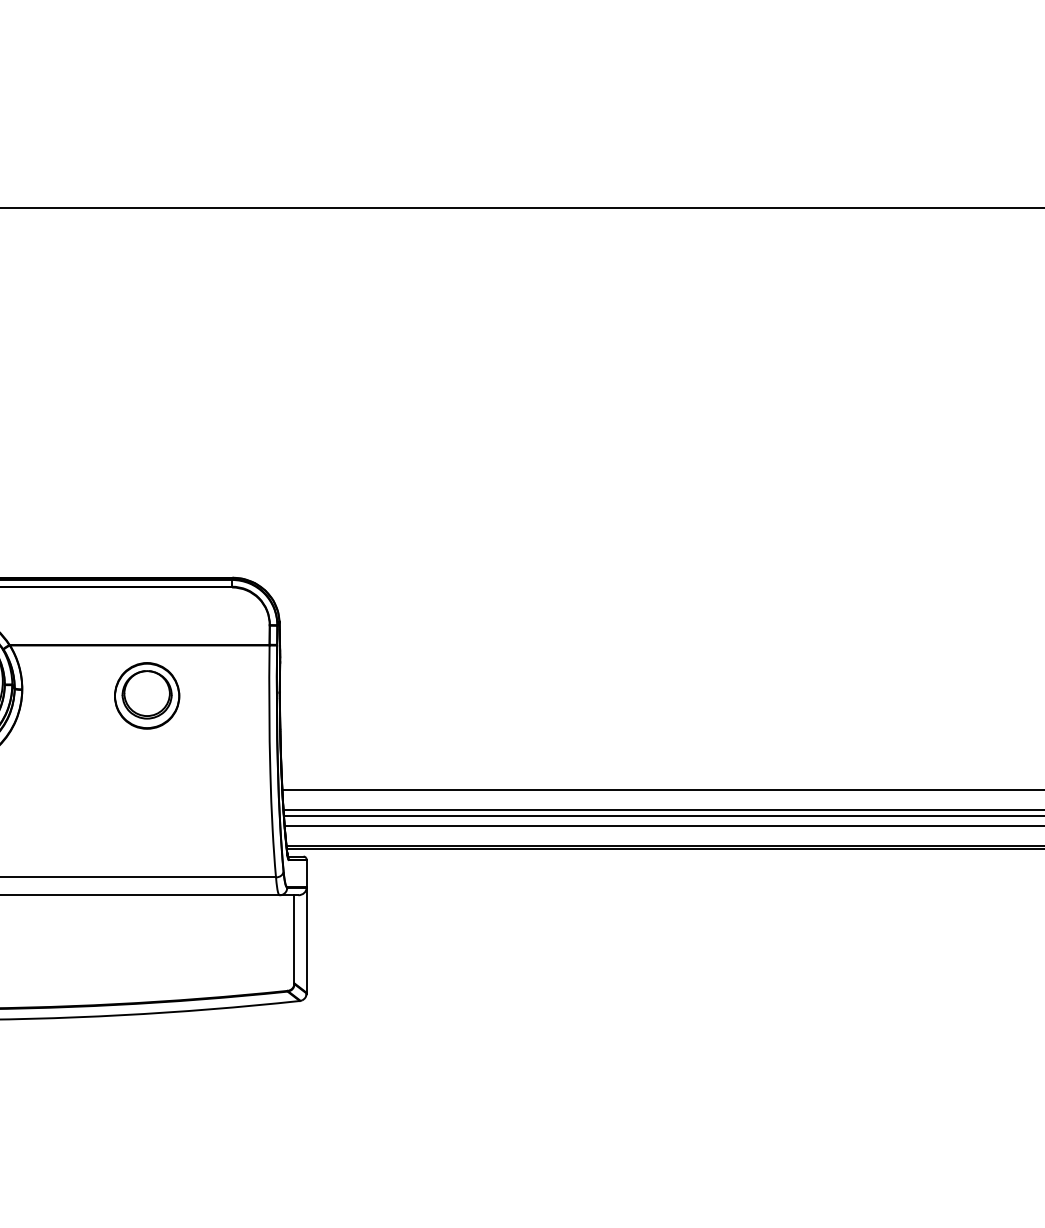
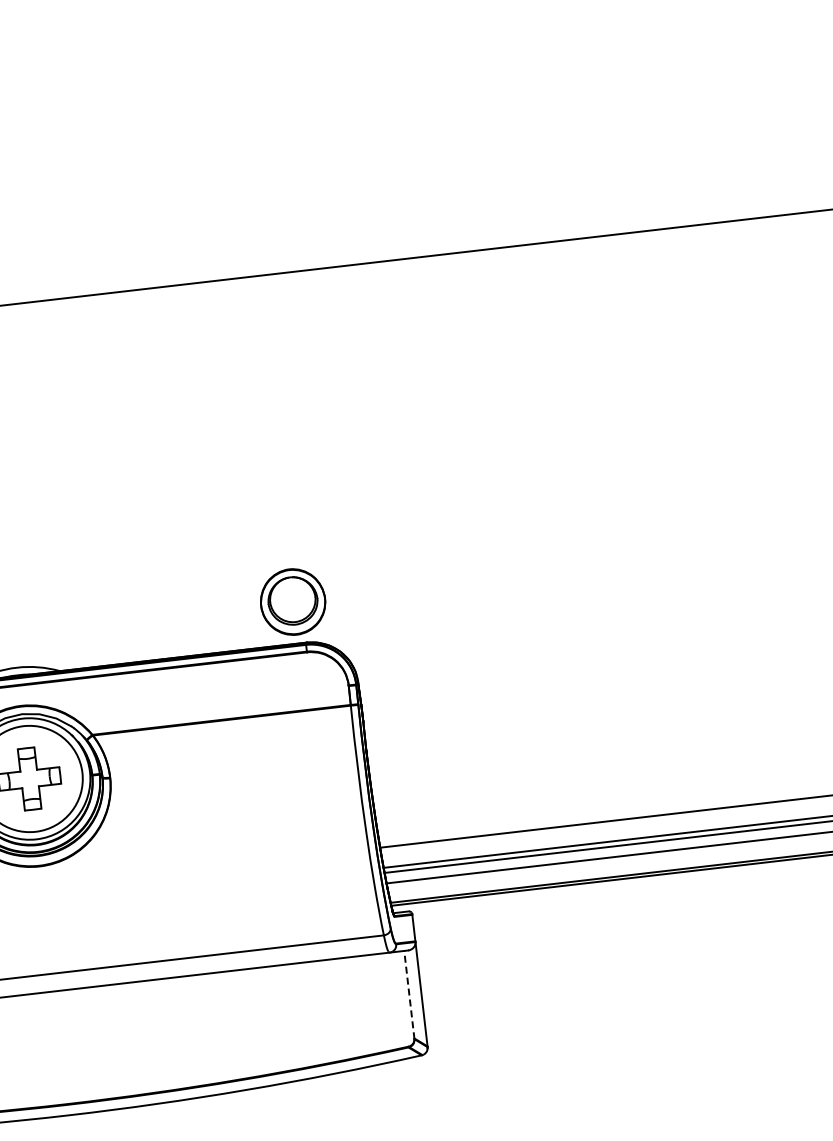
part: (147, 695) -> (293, 601), moved
line: (294, 939) -> (409, 994), solid -> dashed

